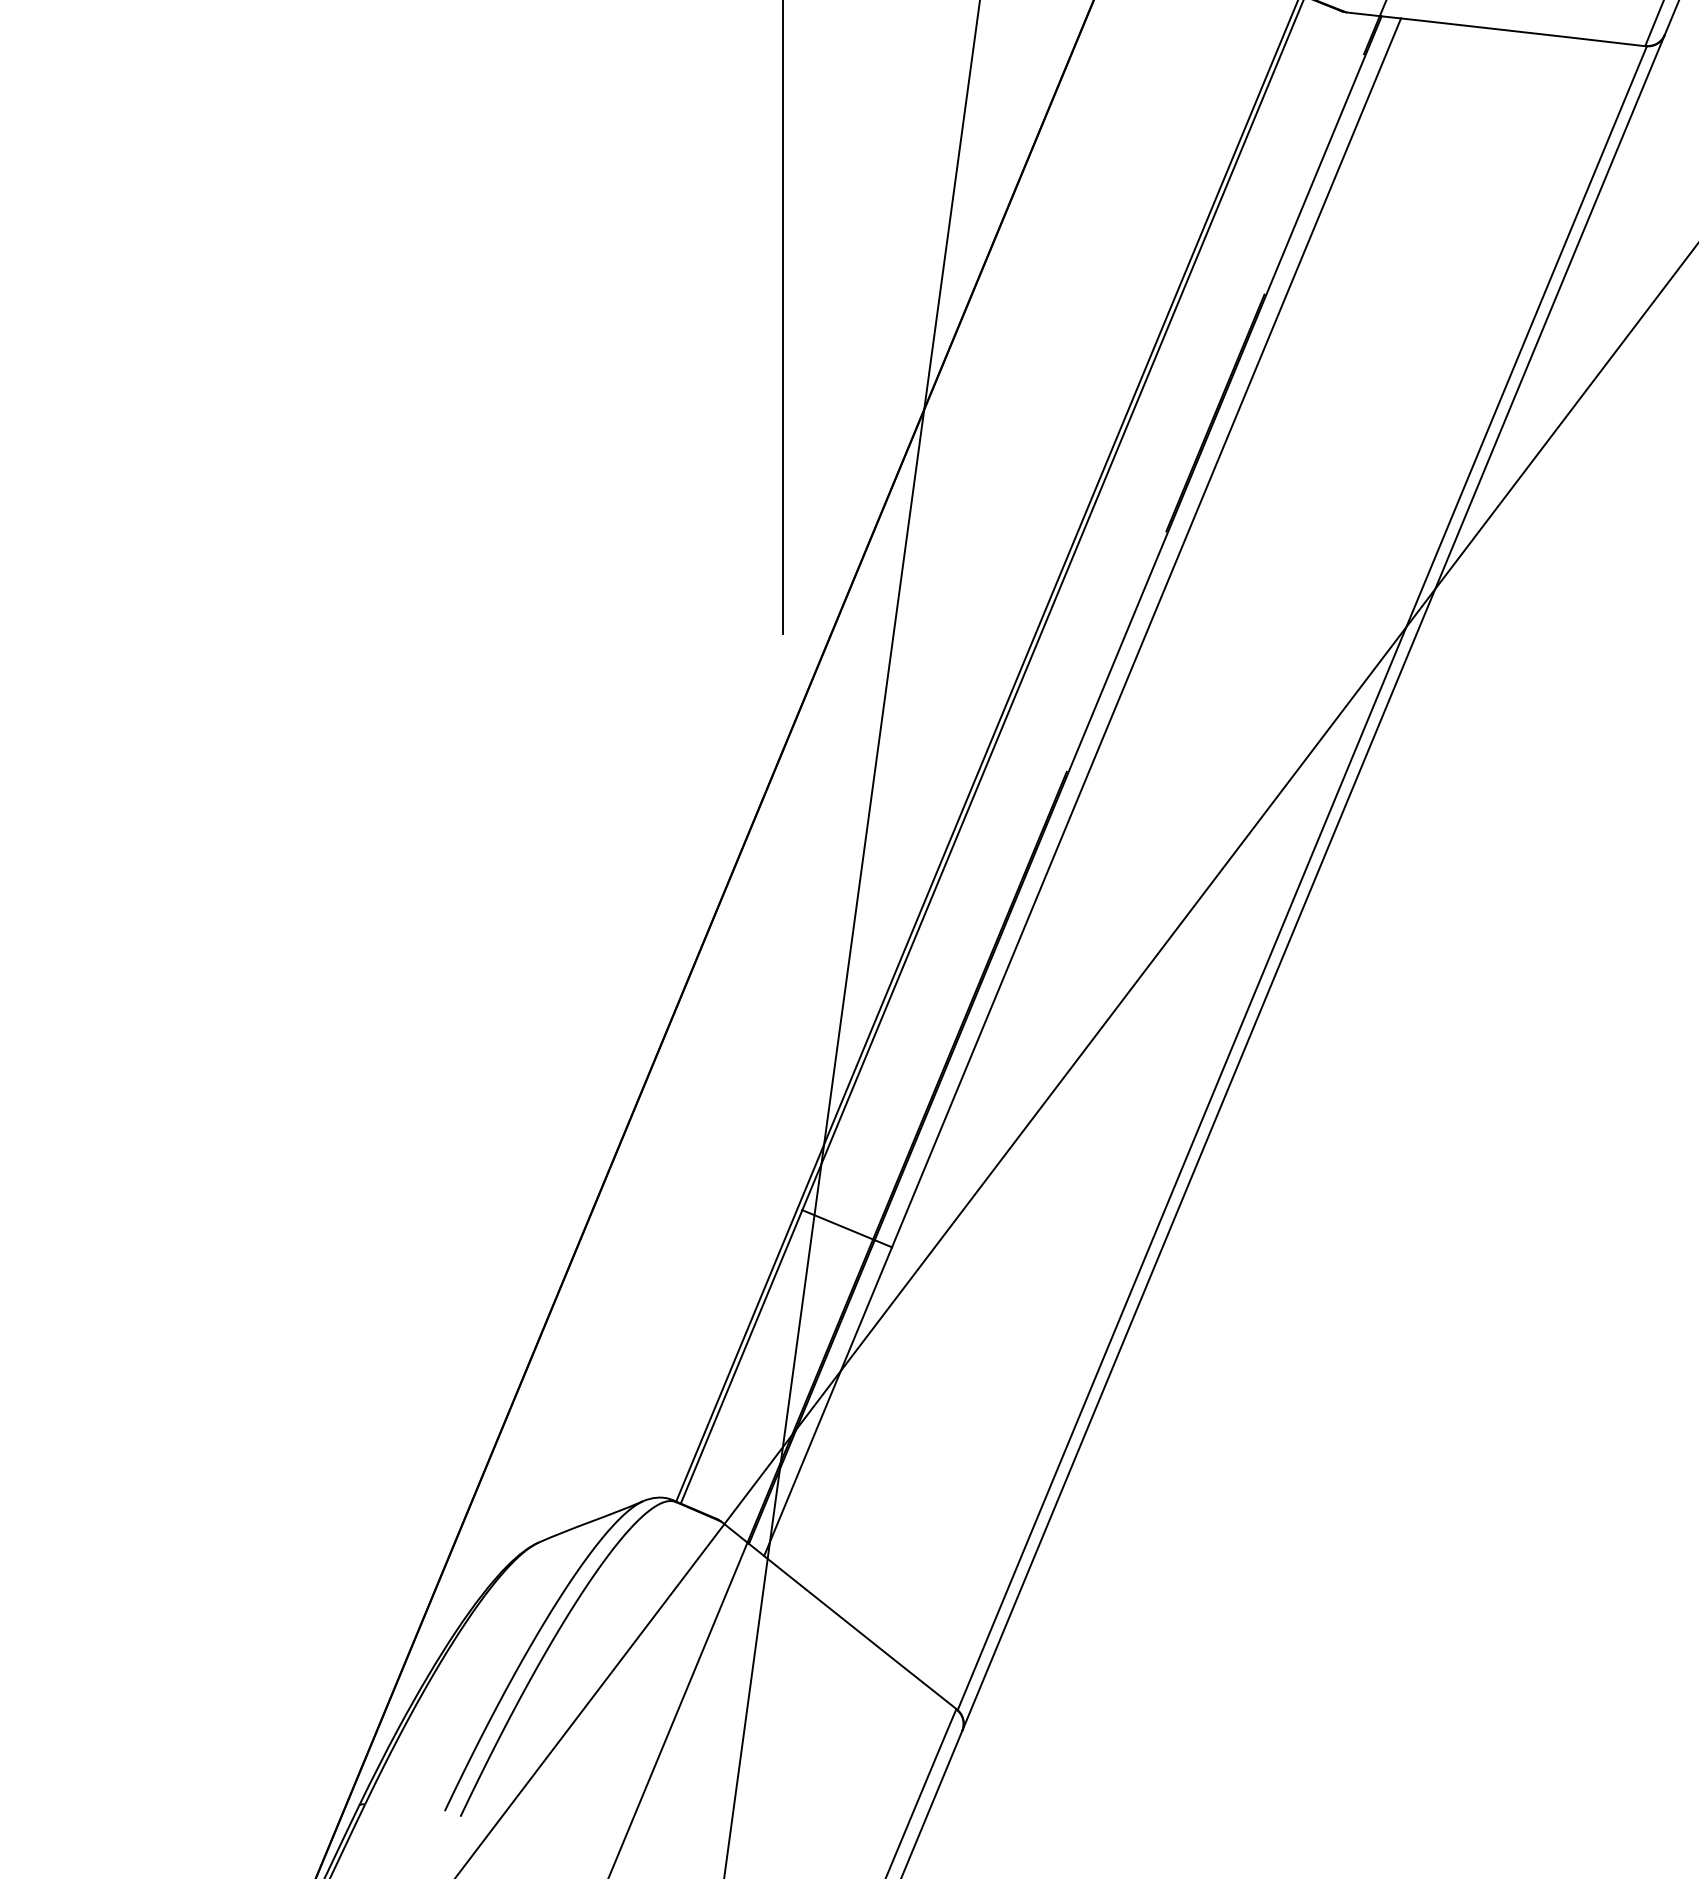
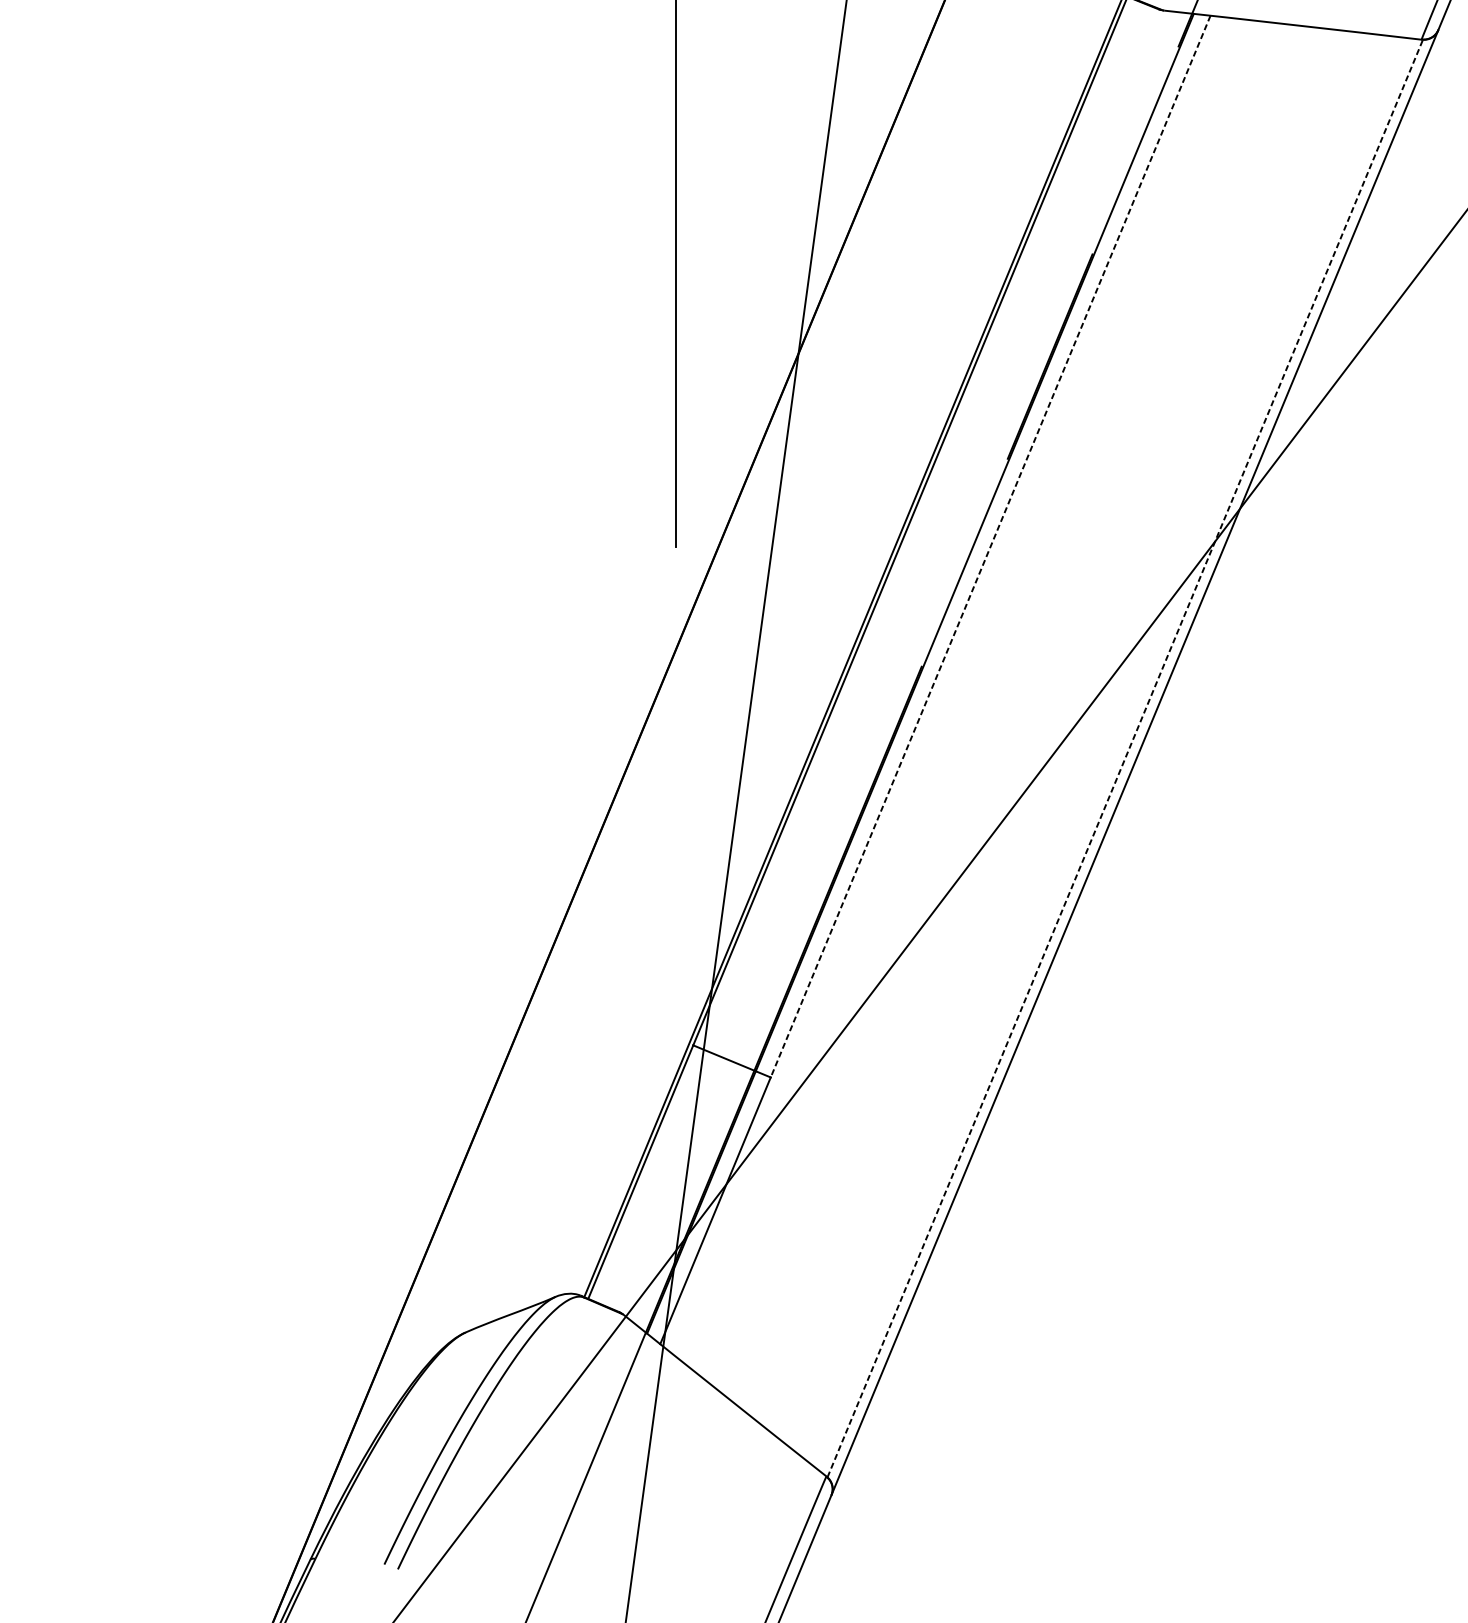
line: (1146, 633) -> (990, 547), solid -> dashed
line: (1302, 877) -> (1125, 757), solid -> dashed

